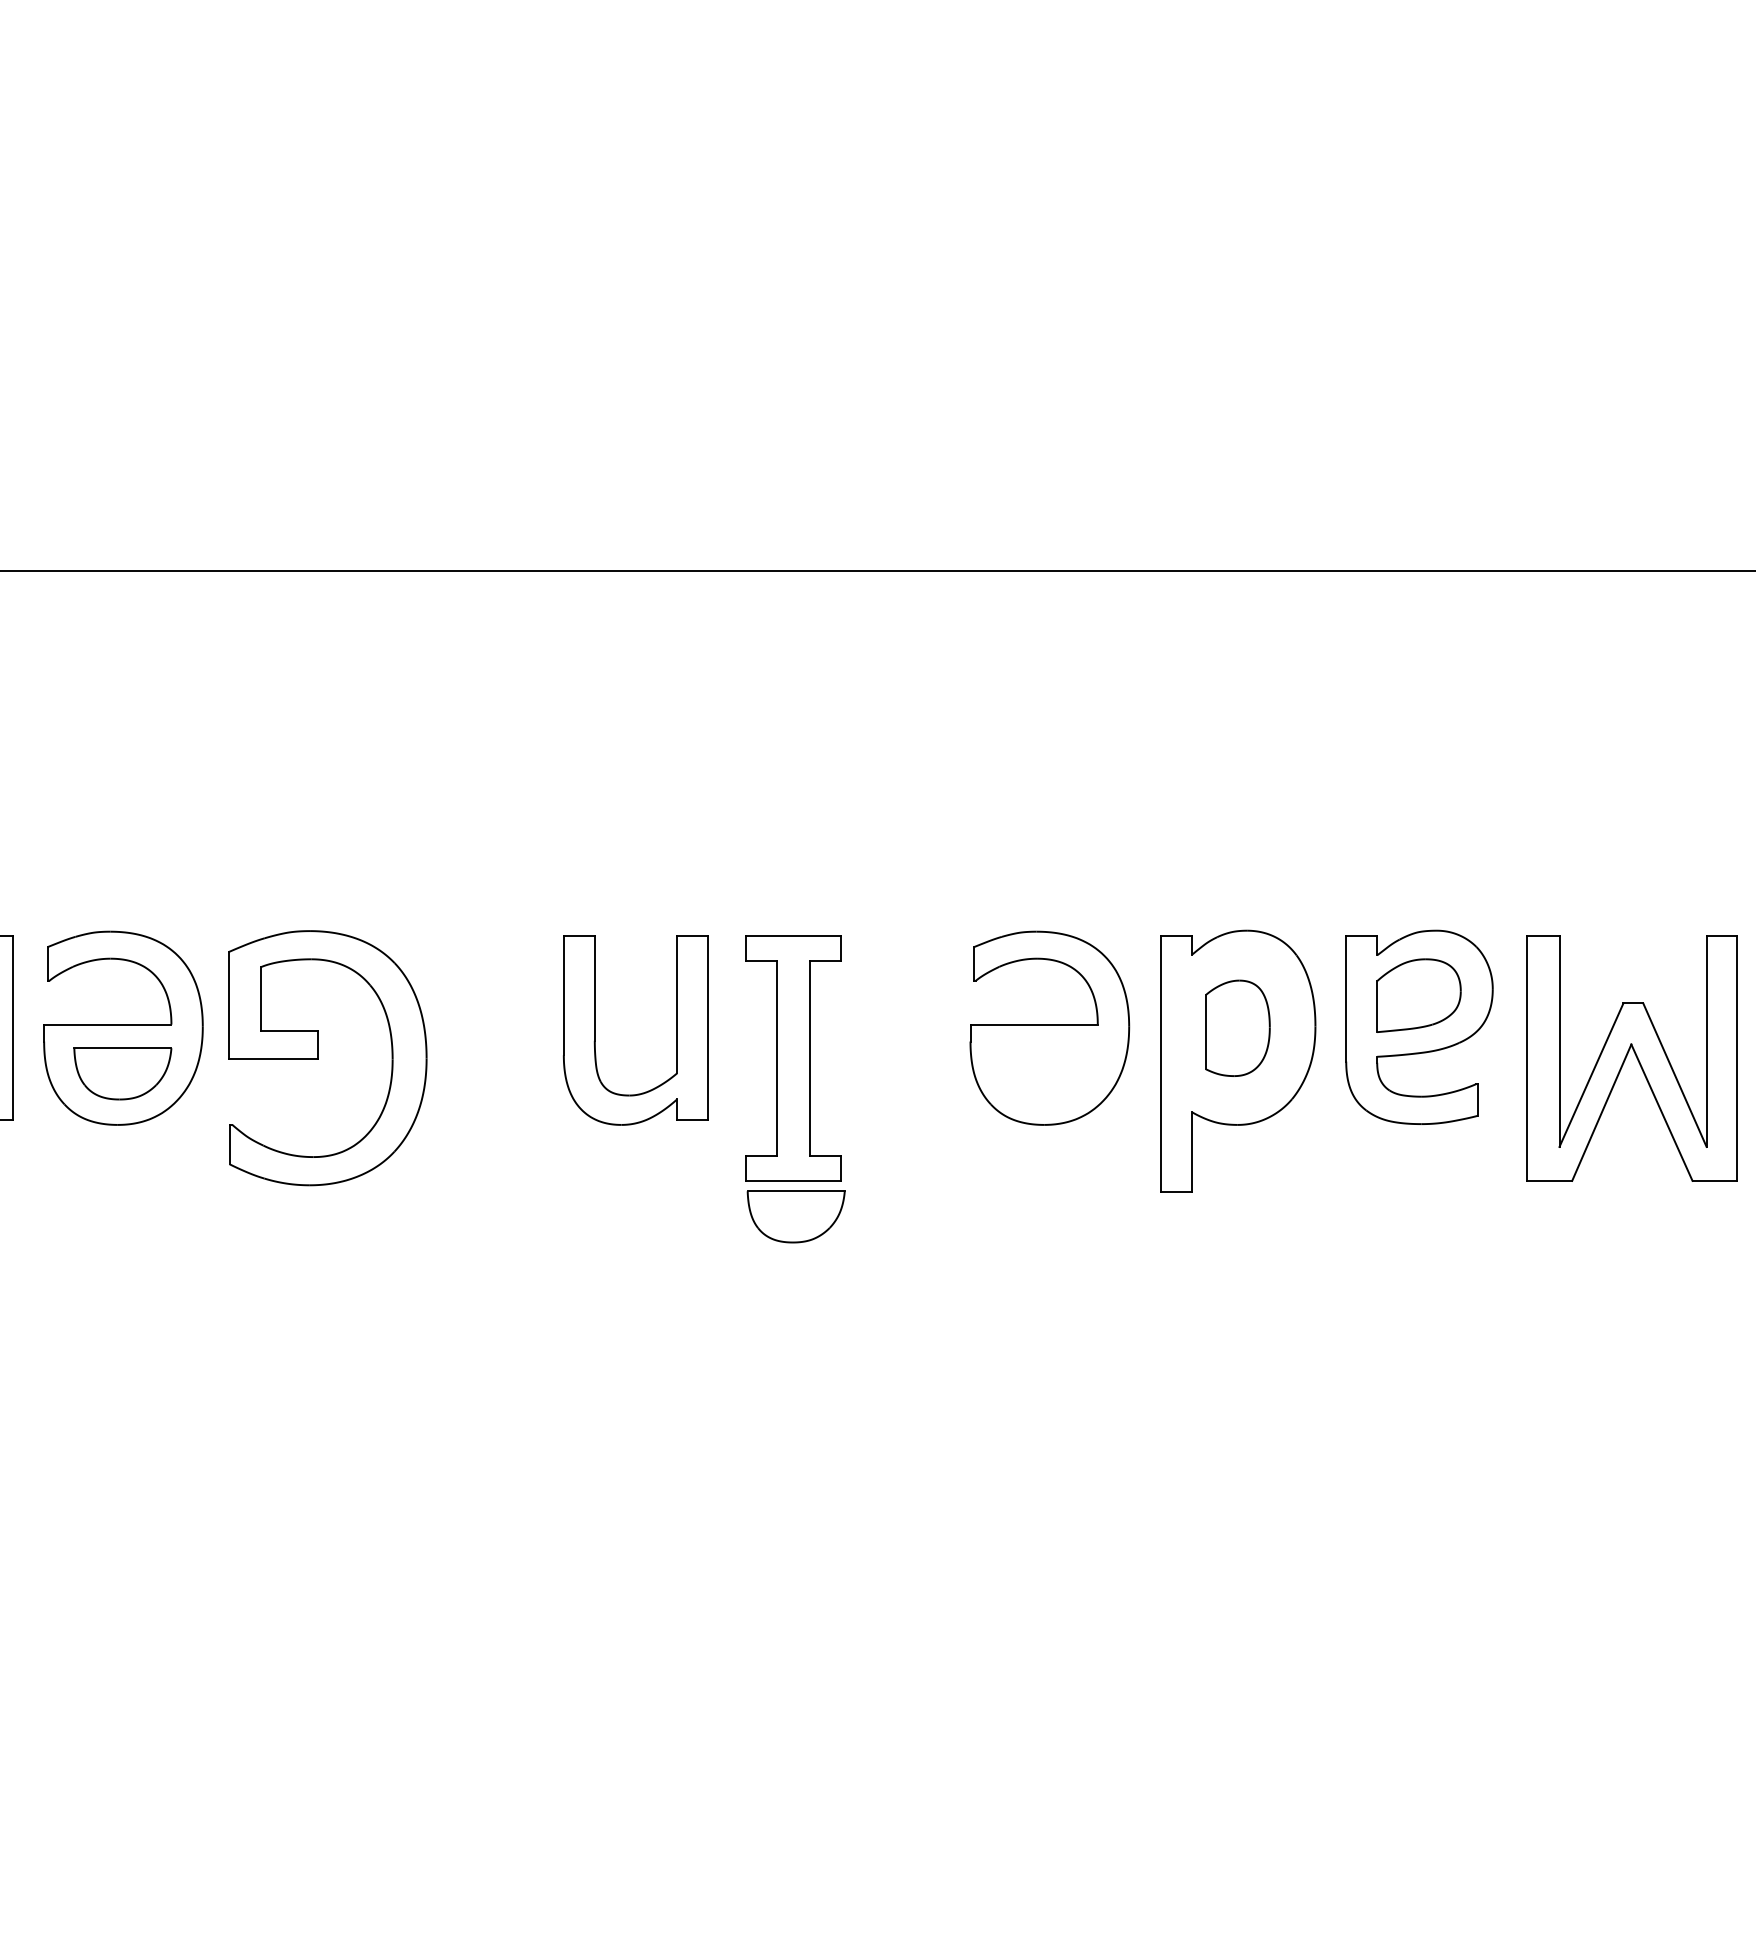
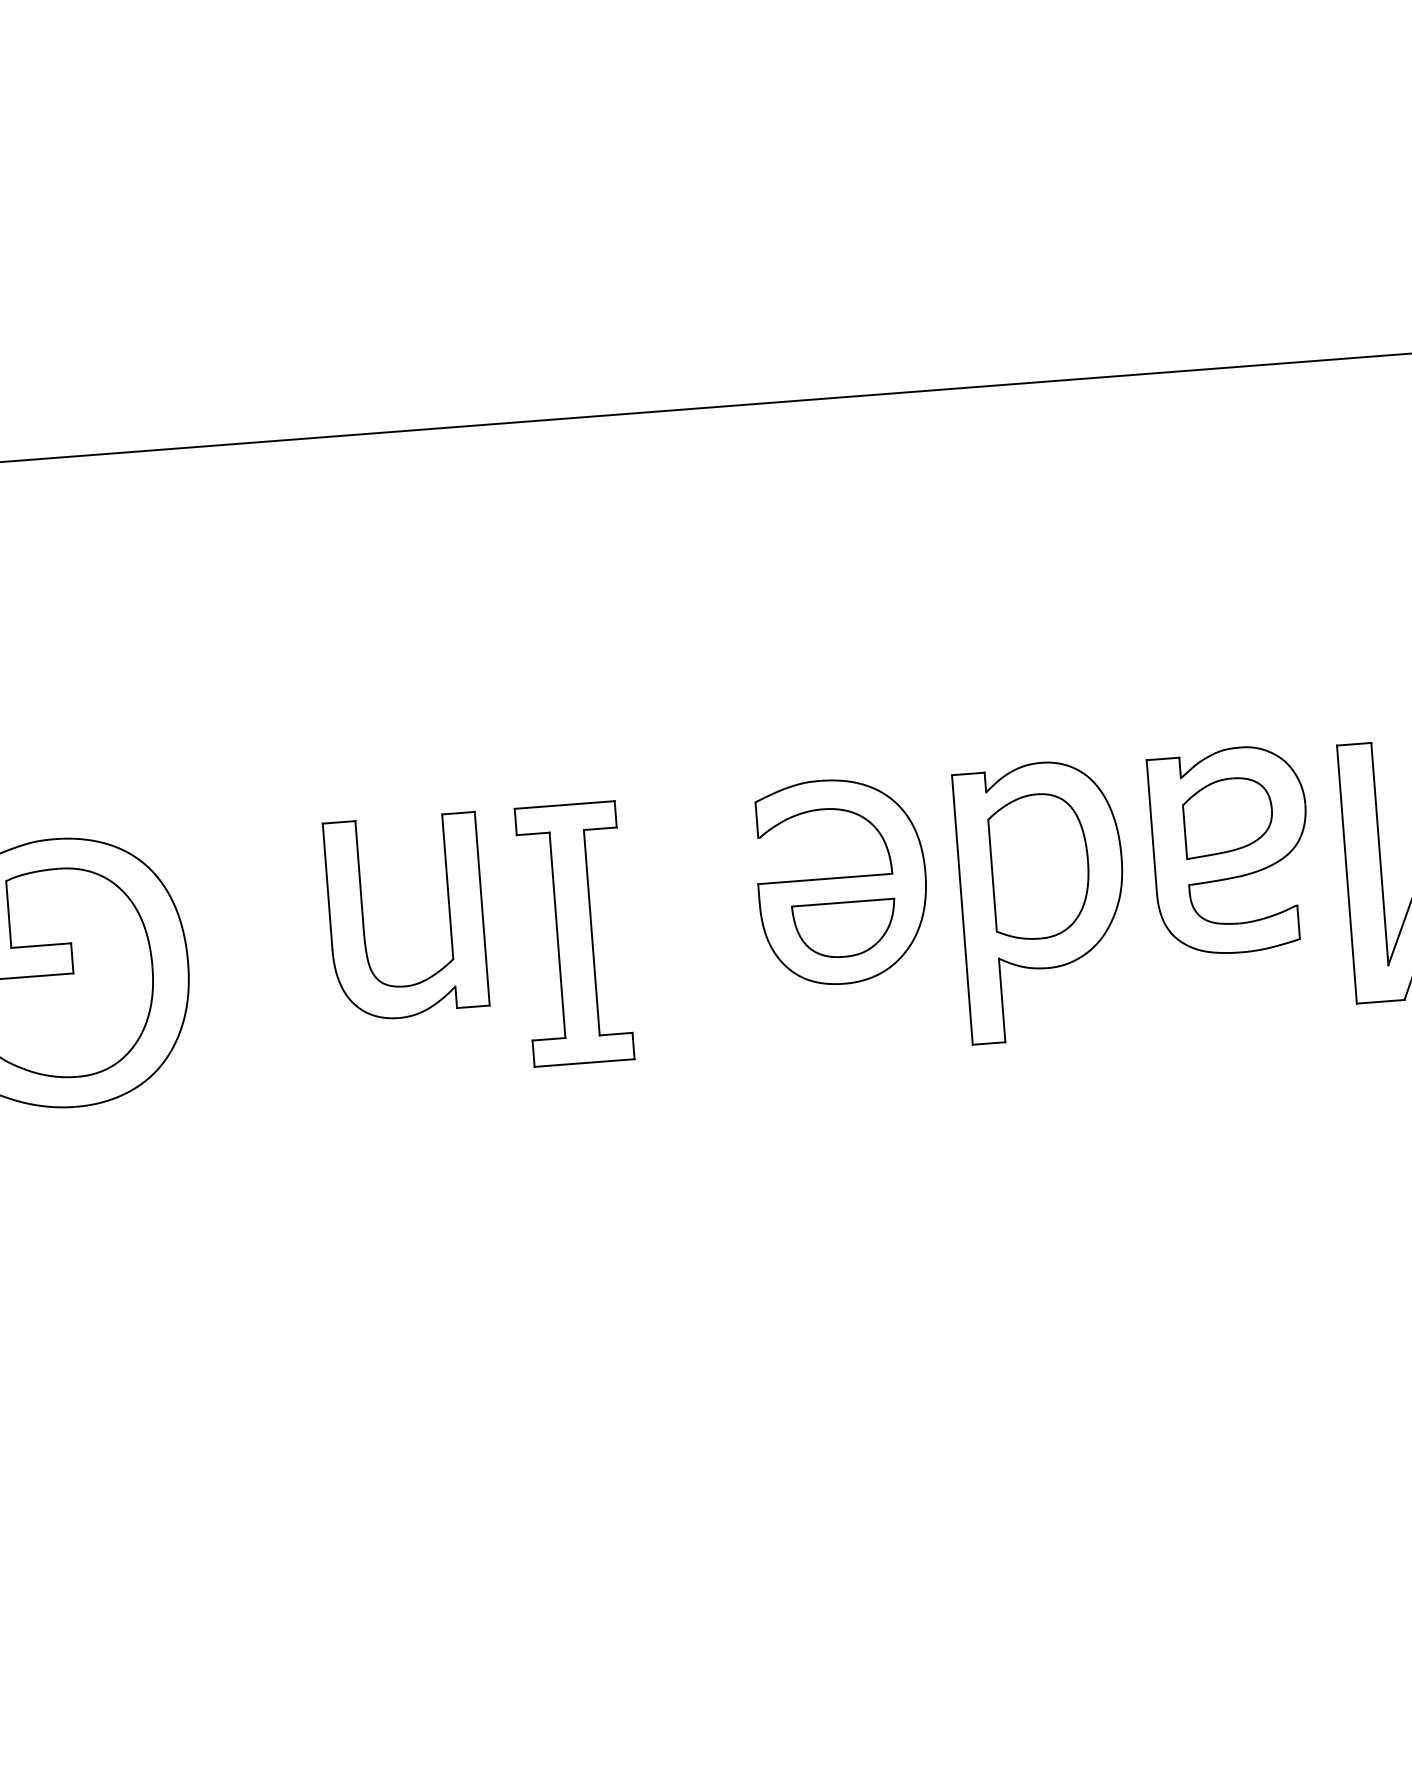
part: (1237, 1028) -> (1039, 866), size x1.43
part: (795, 1216) -> (844, 929), moved

